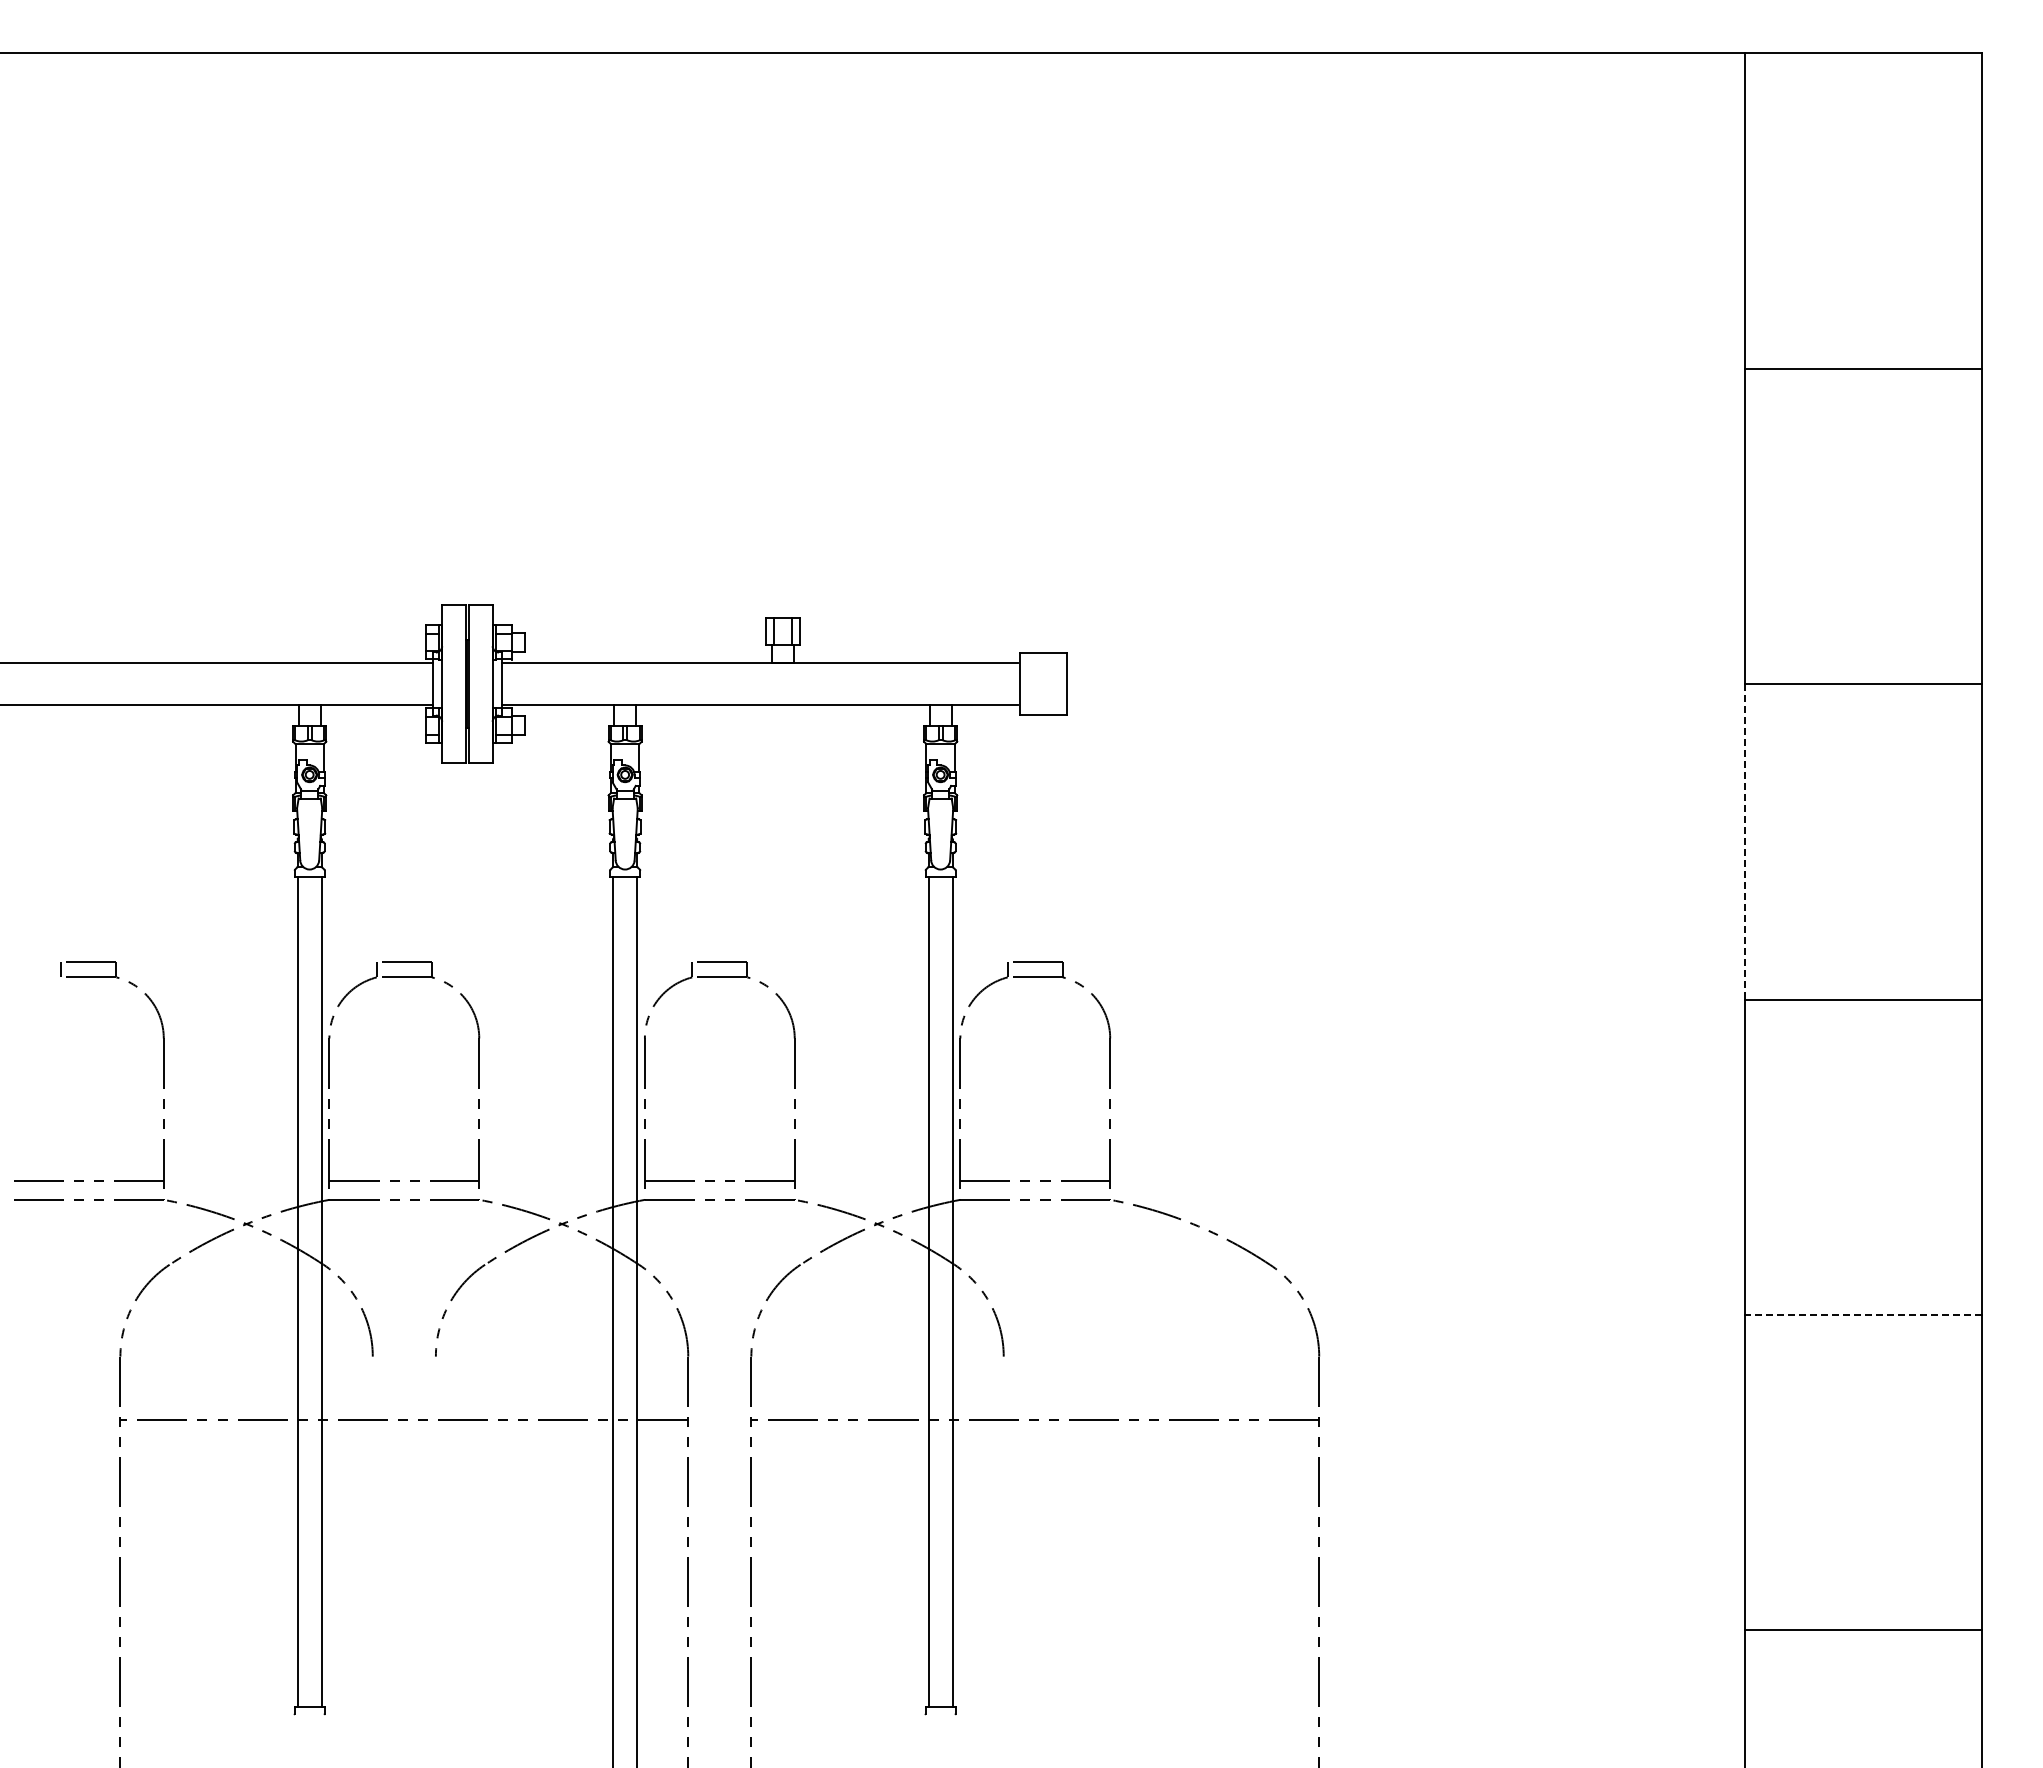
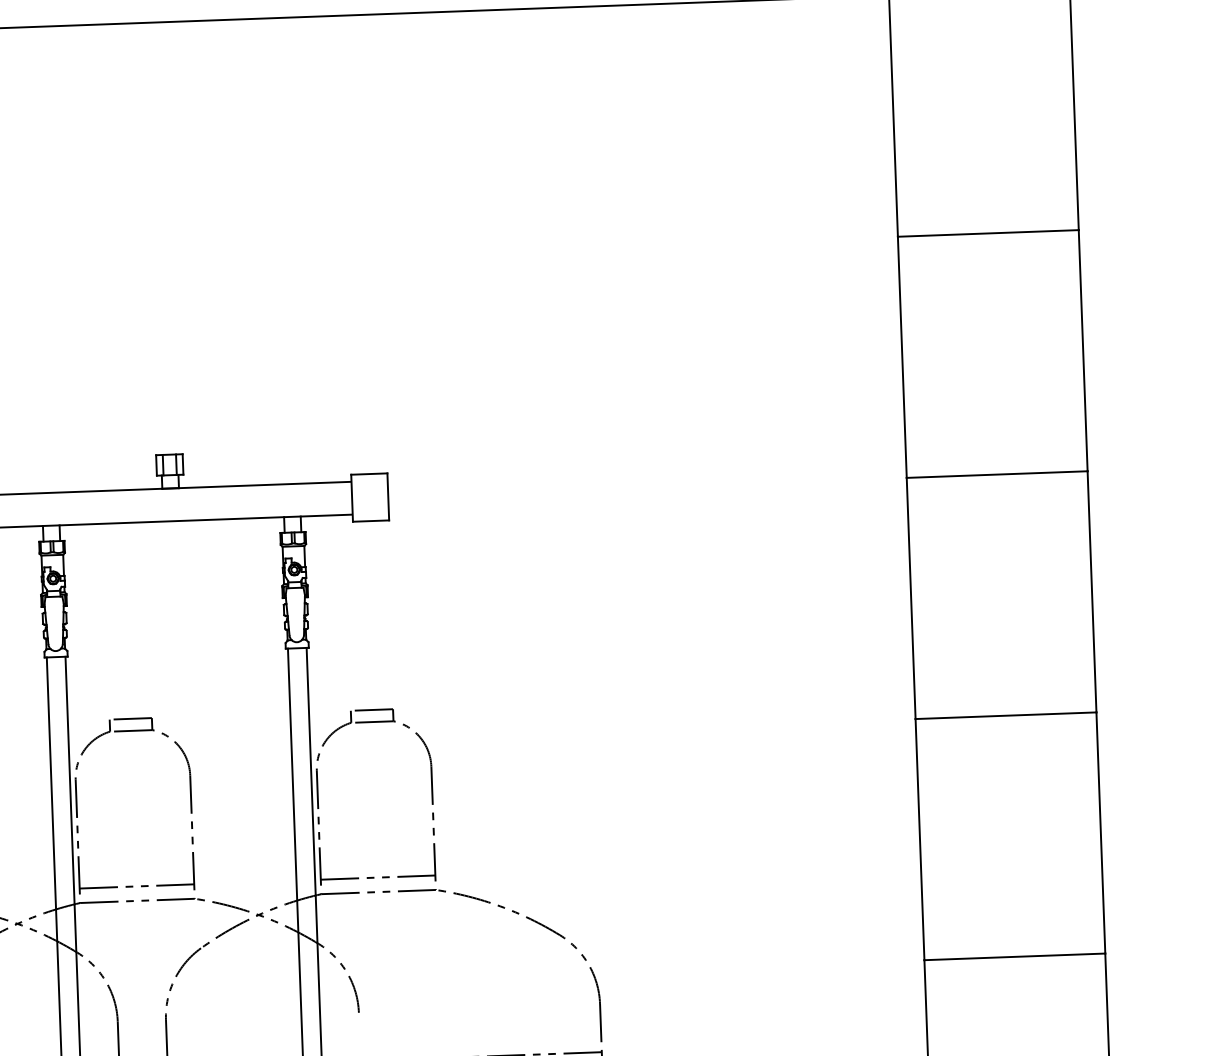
line: (1745, 841) -> (911, 598), dashed -> solid
line: (1862, 1314) -> (1014, 956), dashed -> solid

